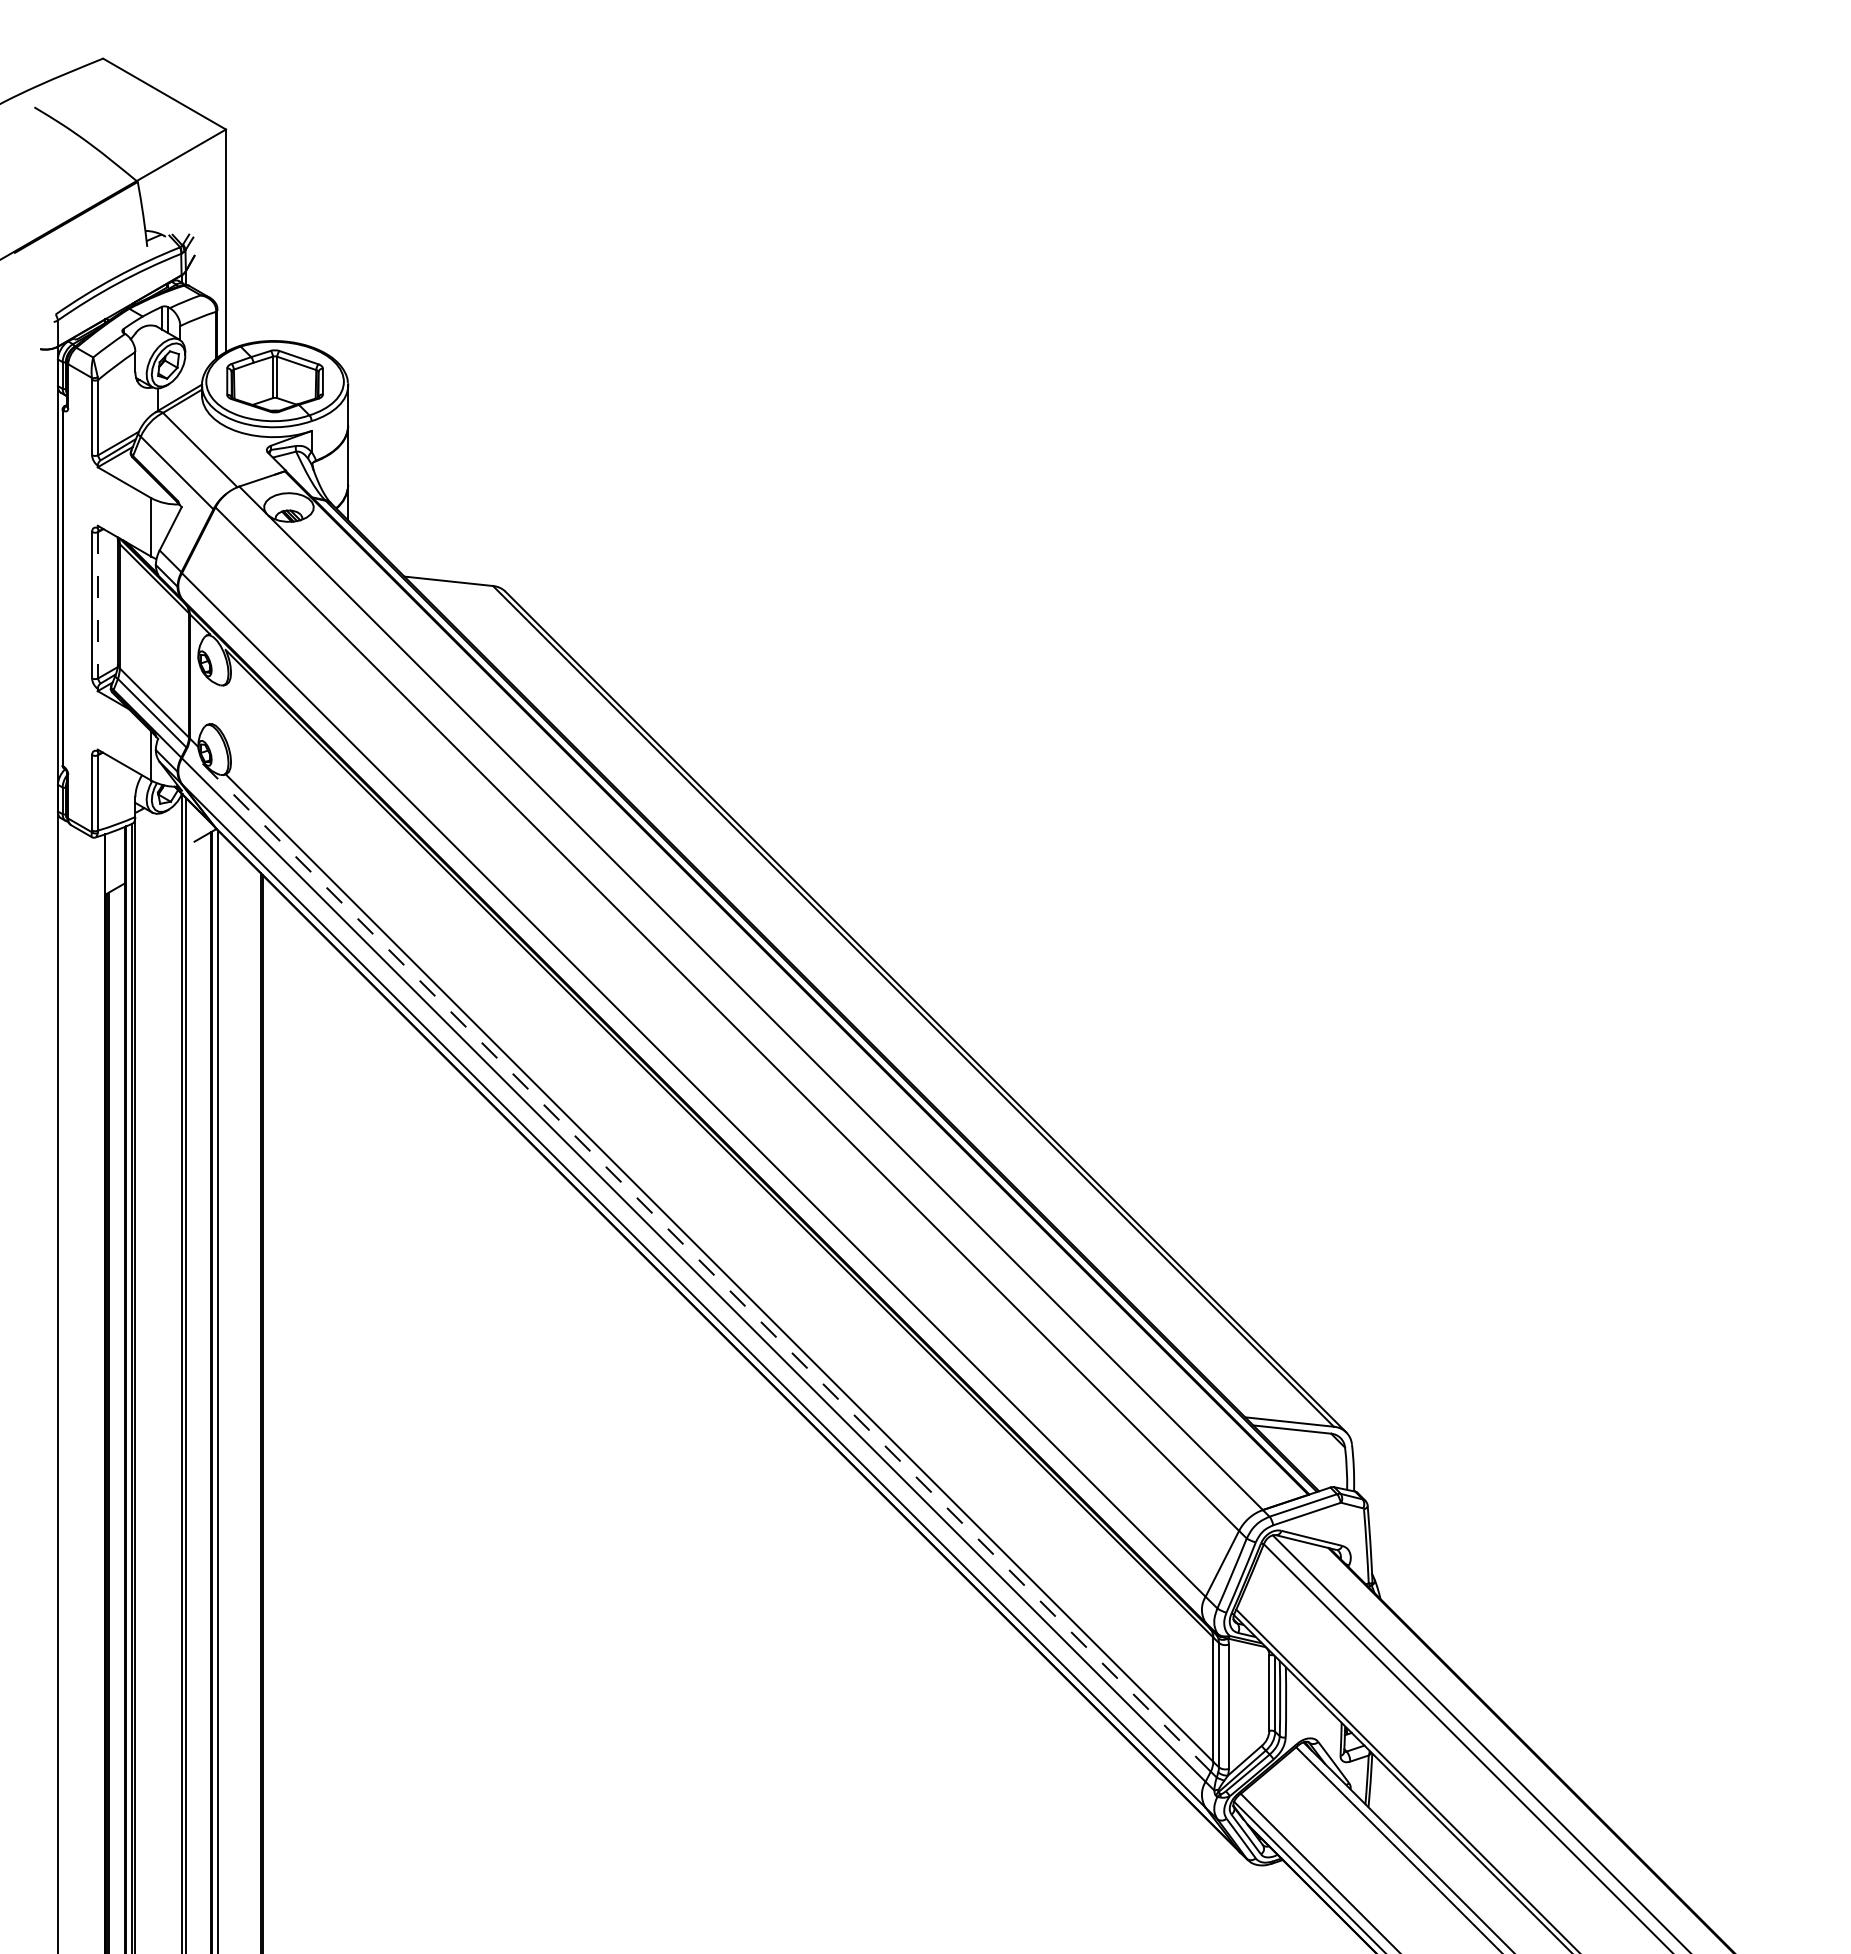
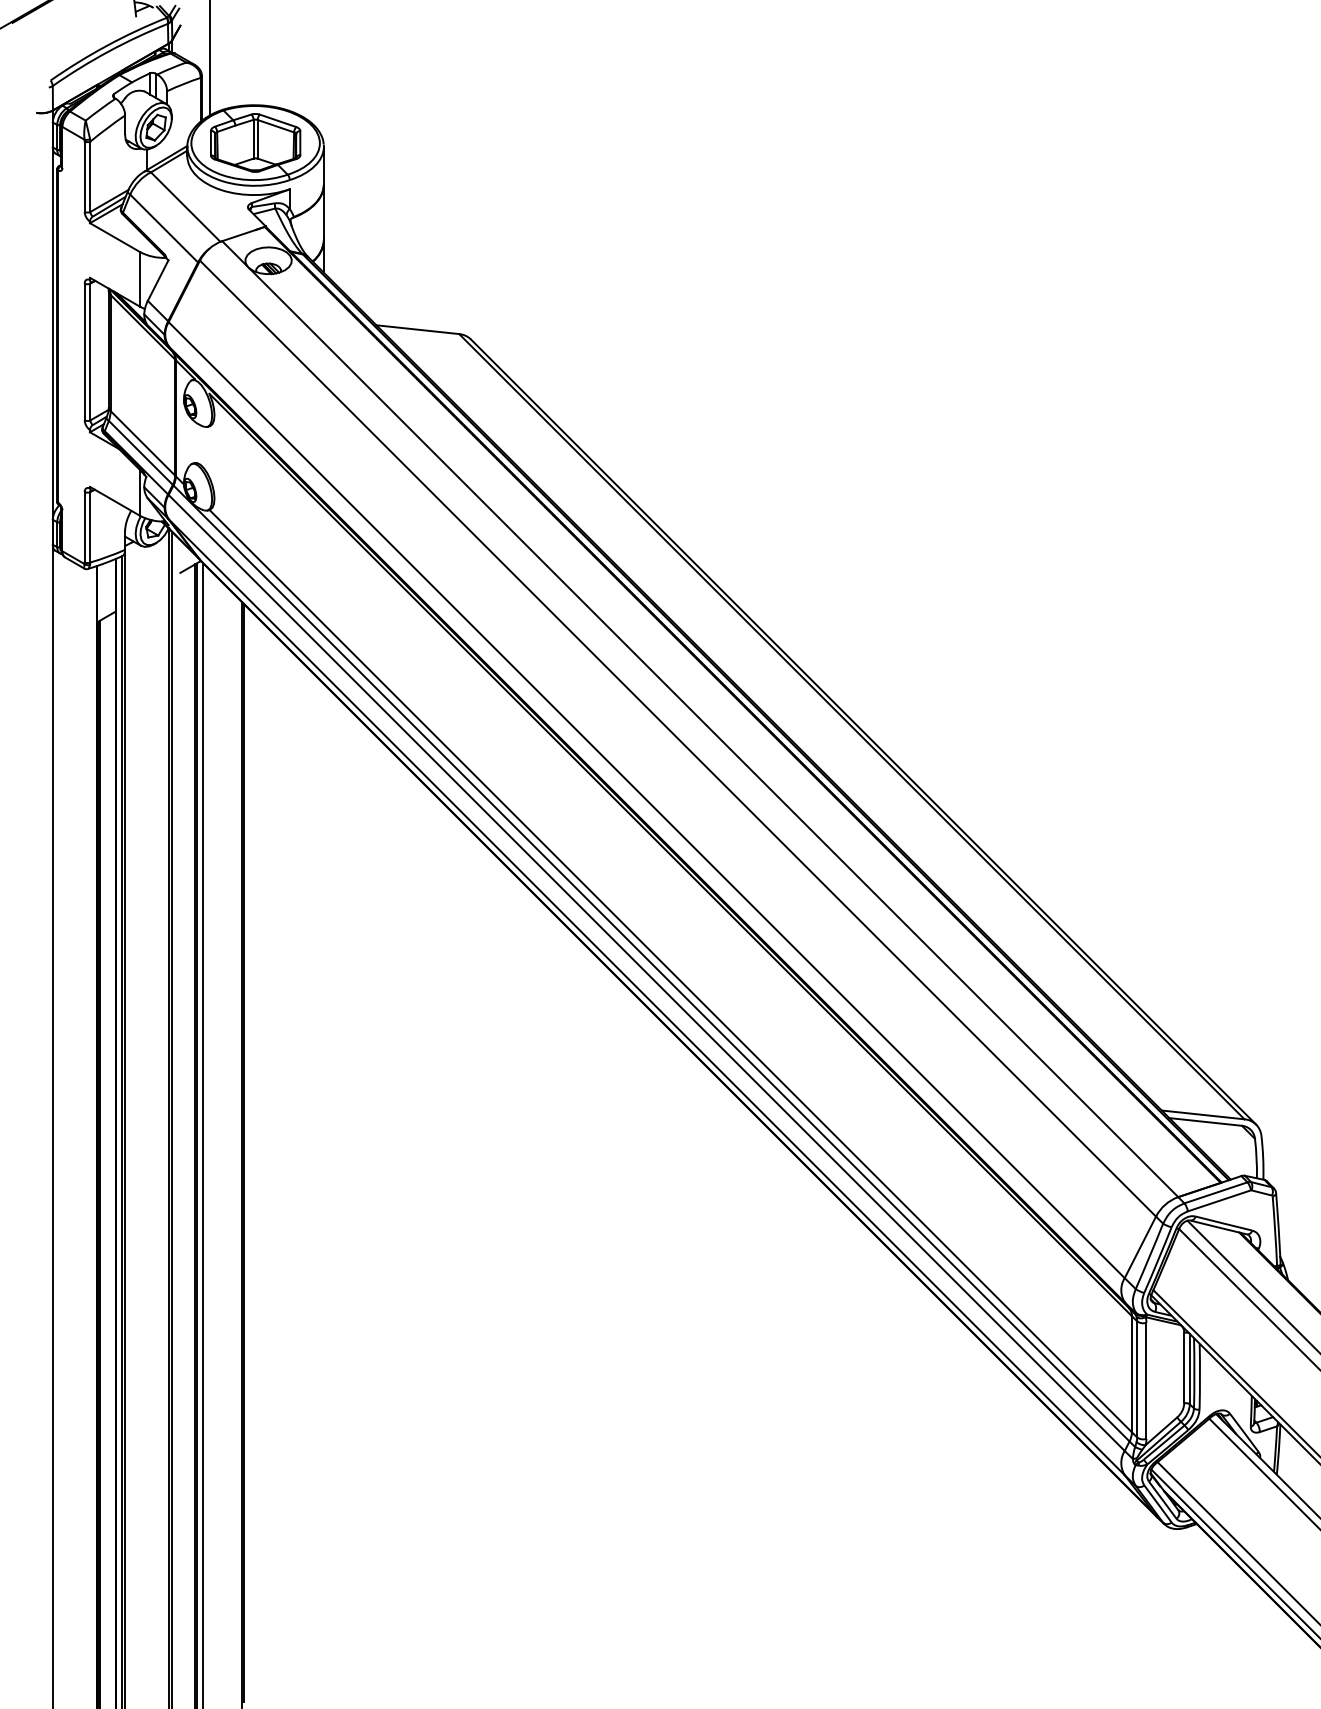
line: (98, 605) -> (90, 352), dashed -> solid
line: (698, 1259) -> (651, 963), dashed -> solid

